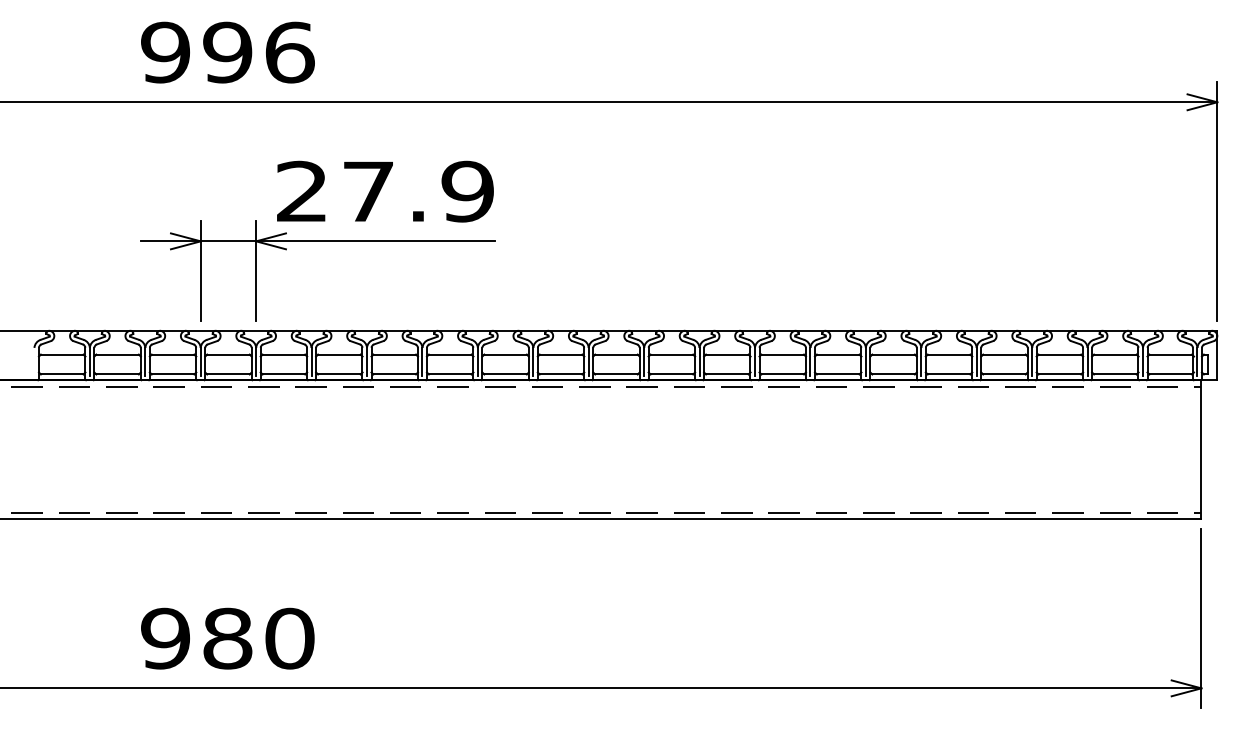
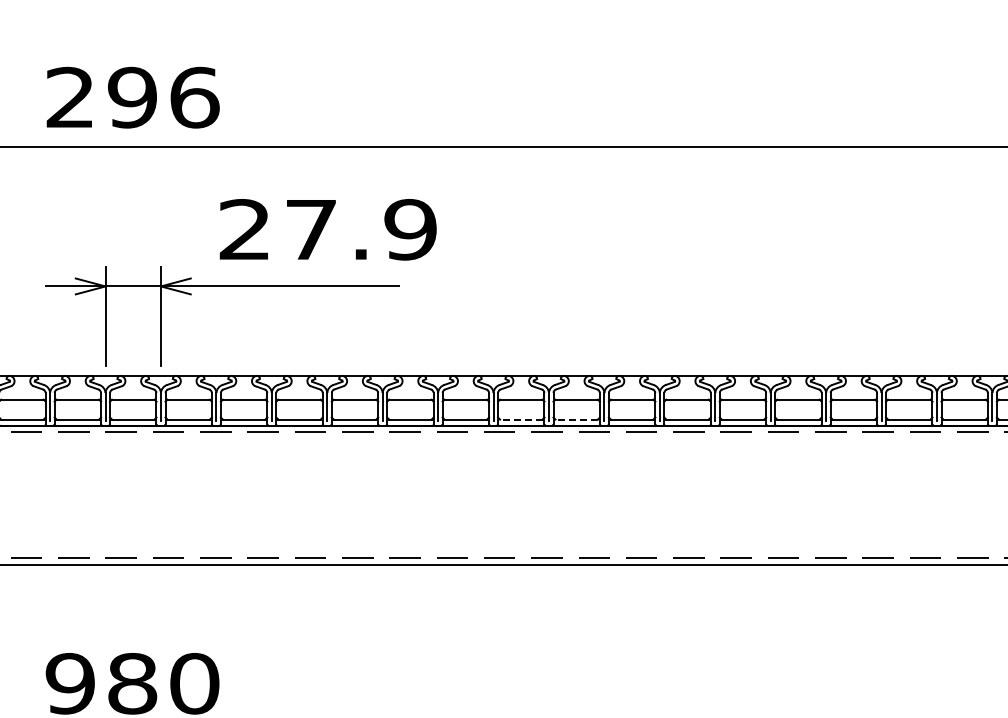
text: (165, 52) -> (70, 97), 996 -> 296
text: (385, 191) -> (328, 229), moved
line: (615, 374) -> (520, 419), solid -> dashed
line: (671, 374) -> (576, 419), solid -> dashed

